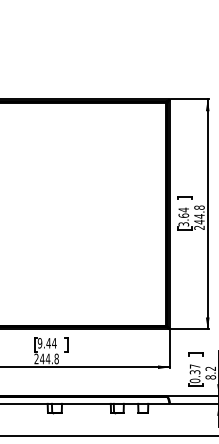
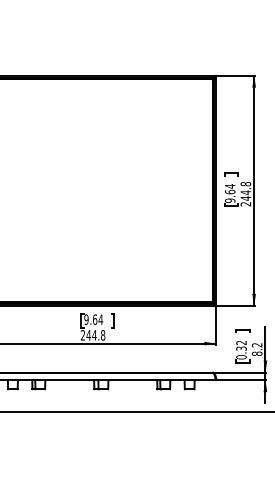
text: (184, 224) -> (230, 200), 3.64 -> 9.64
text: (48, 343) -> (94, 319), 9.44 -> 9.64
text: (195, 366) -> (241, 342), 0.37 -> 0.32

